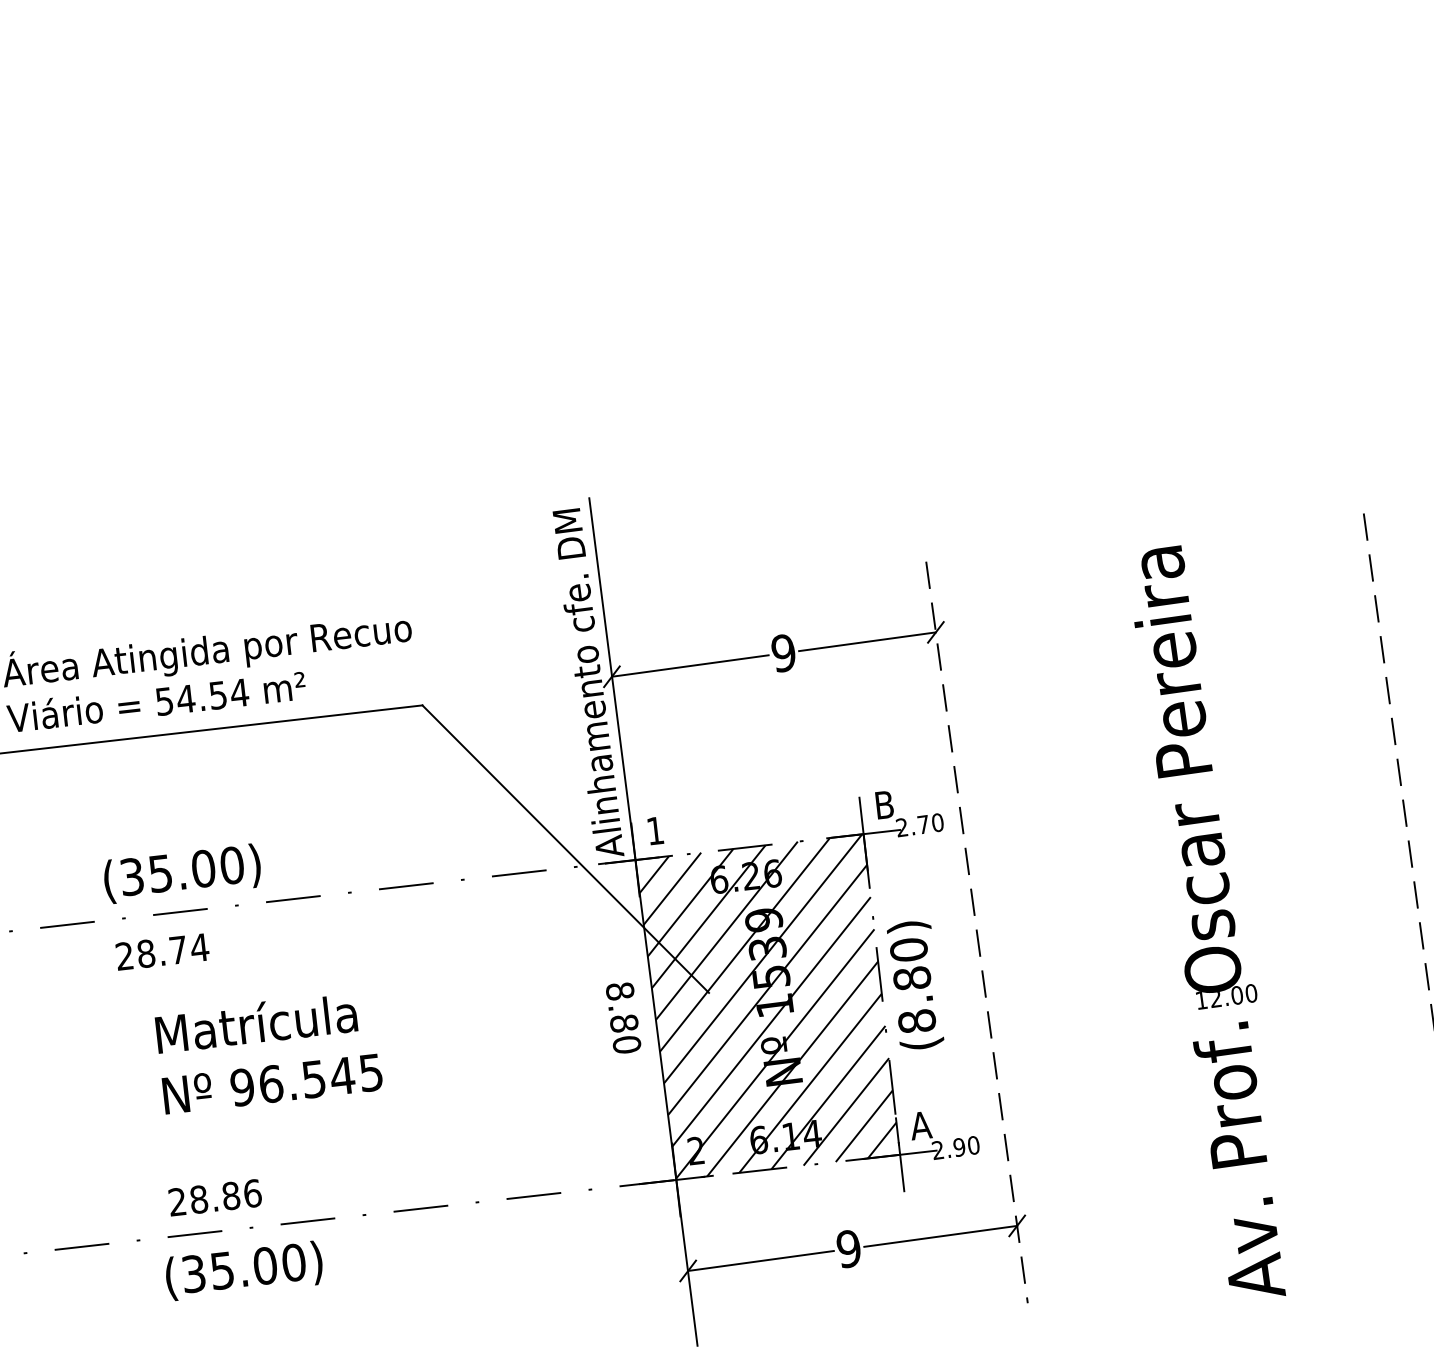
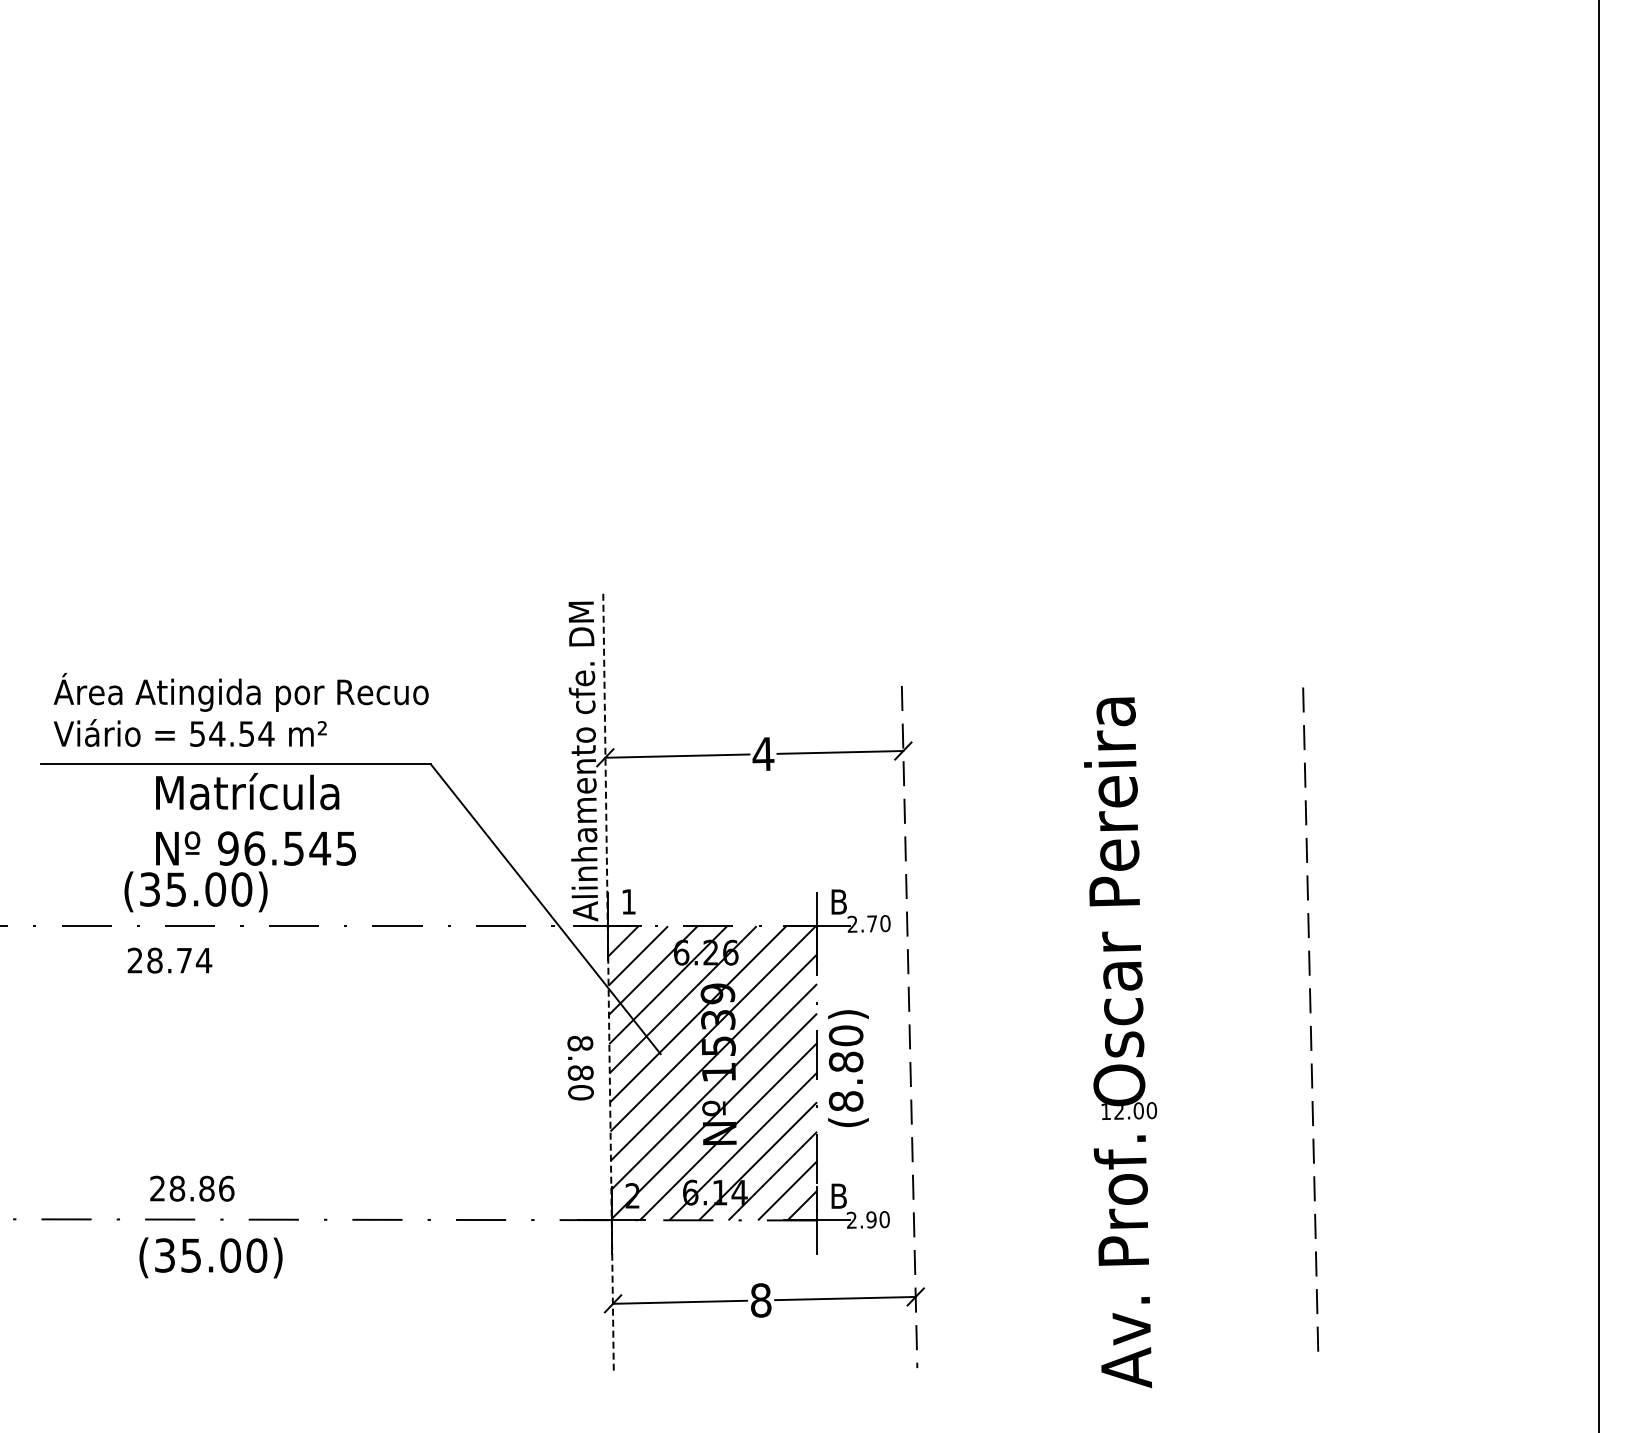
text: (783, 653) -> (763, 754), 9 -> 4
line: (643, 922) -> (608, 983), solid -> dashed
text: (268, 1052) -> (255, 819), moved
text: (920, 1124) -> (838, 1195), A -> B
text: (848, 1249) -> (760, 1300), 9 -> 8

